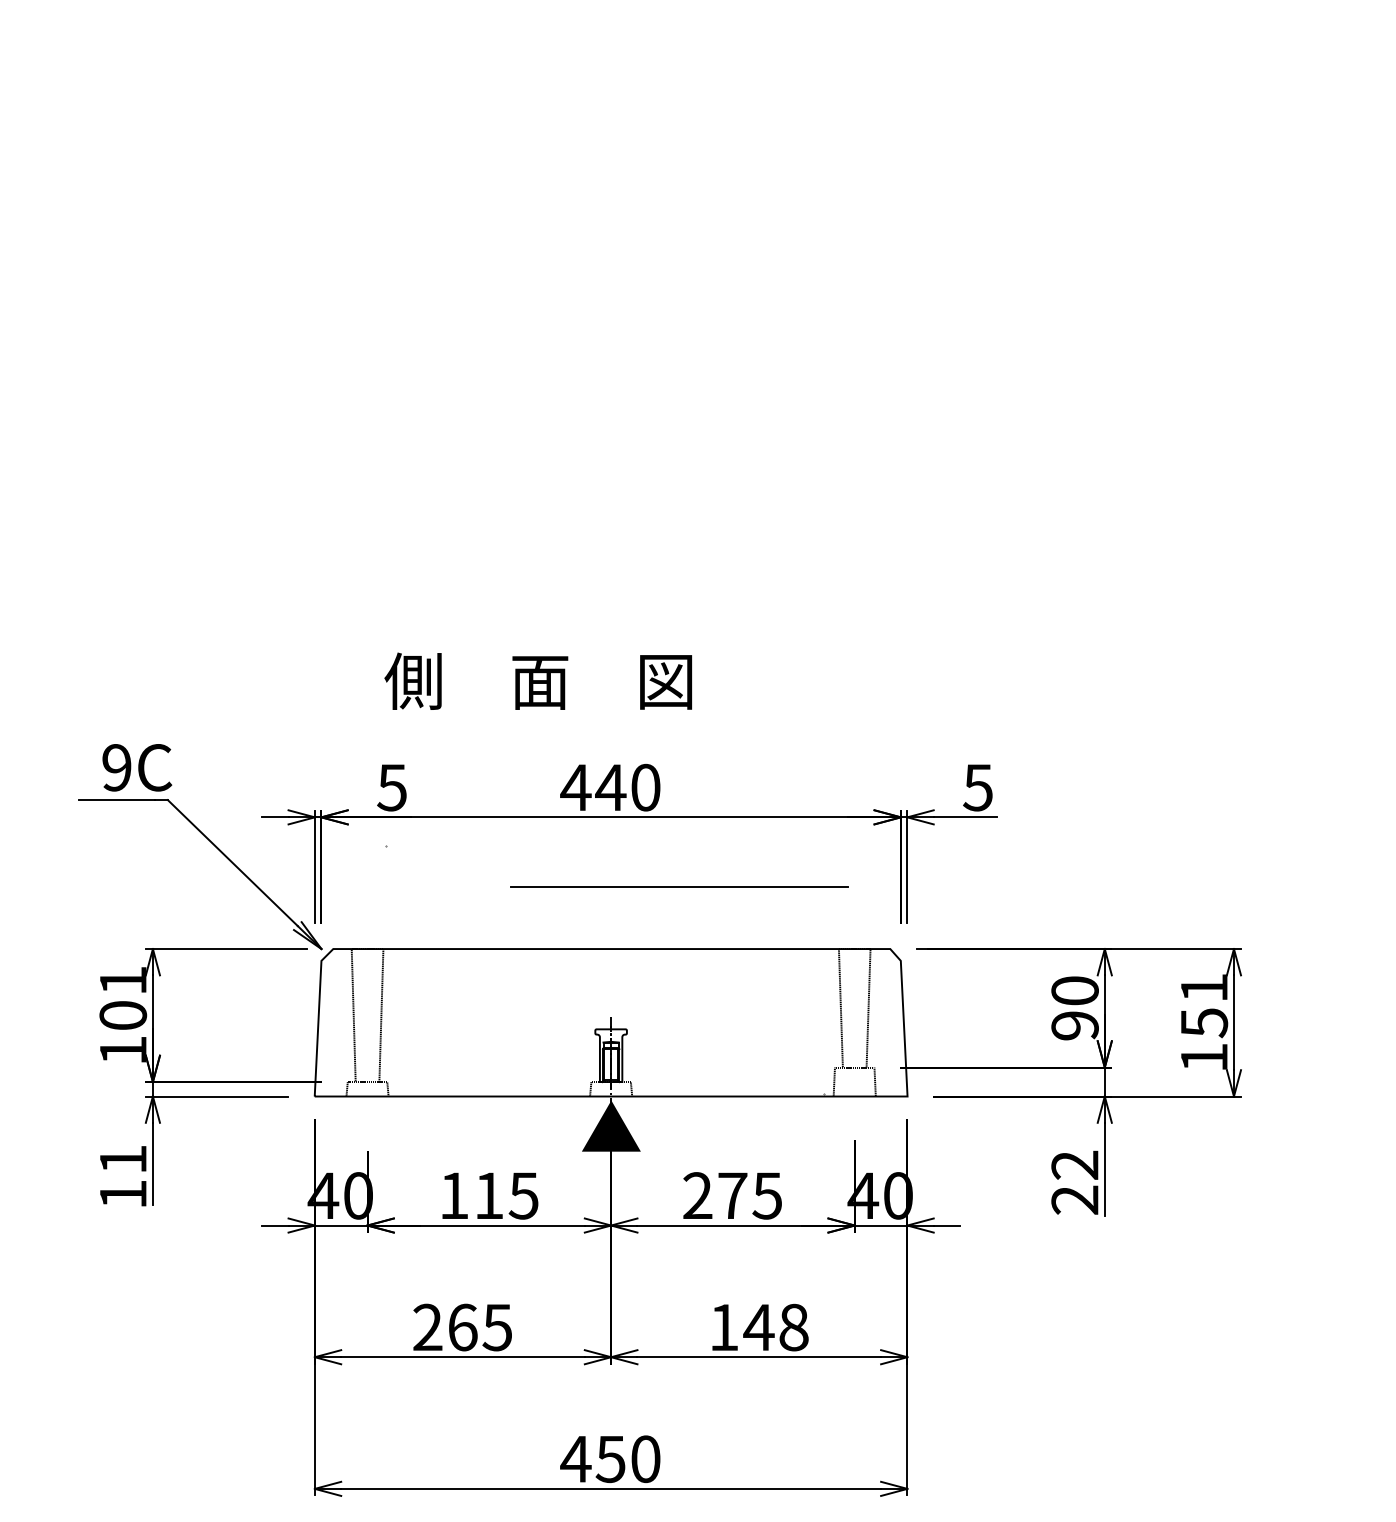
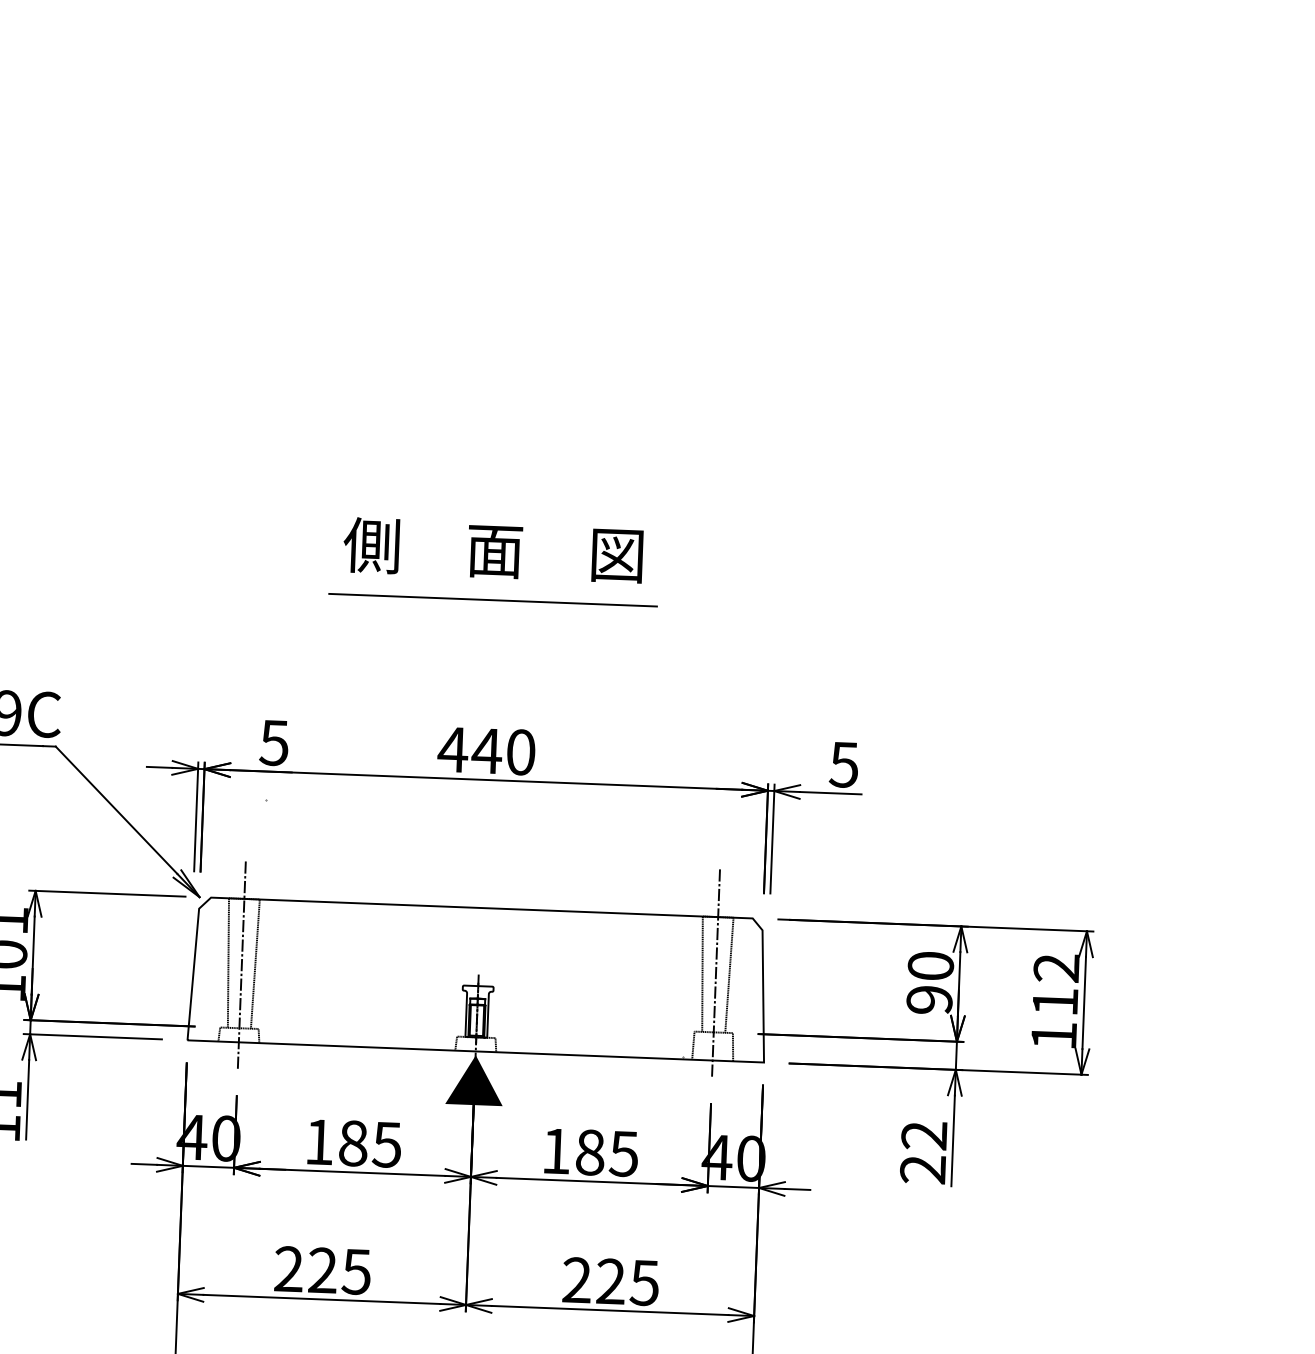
text: (537, 680) -> (492, 549), moved
line: (679, 886) -> (493, 600), moved
text: (1204, 1005) -> (1056, 985), 151 -> 112
line: (854, 1006) -> (715, 972), added
line: (367, 1017) -> (241, 965), added
text: (488, 1195) -> (352, 1143), 115 -> 185
text: (715, 1195) -> (573, 1151), 275 -> 185
text: (462, 1327) -> (322, 1270), 265 -> 225
text: (758, 1327) -> (610, 1281), 148 -> 225

